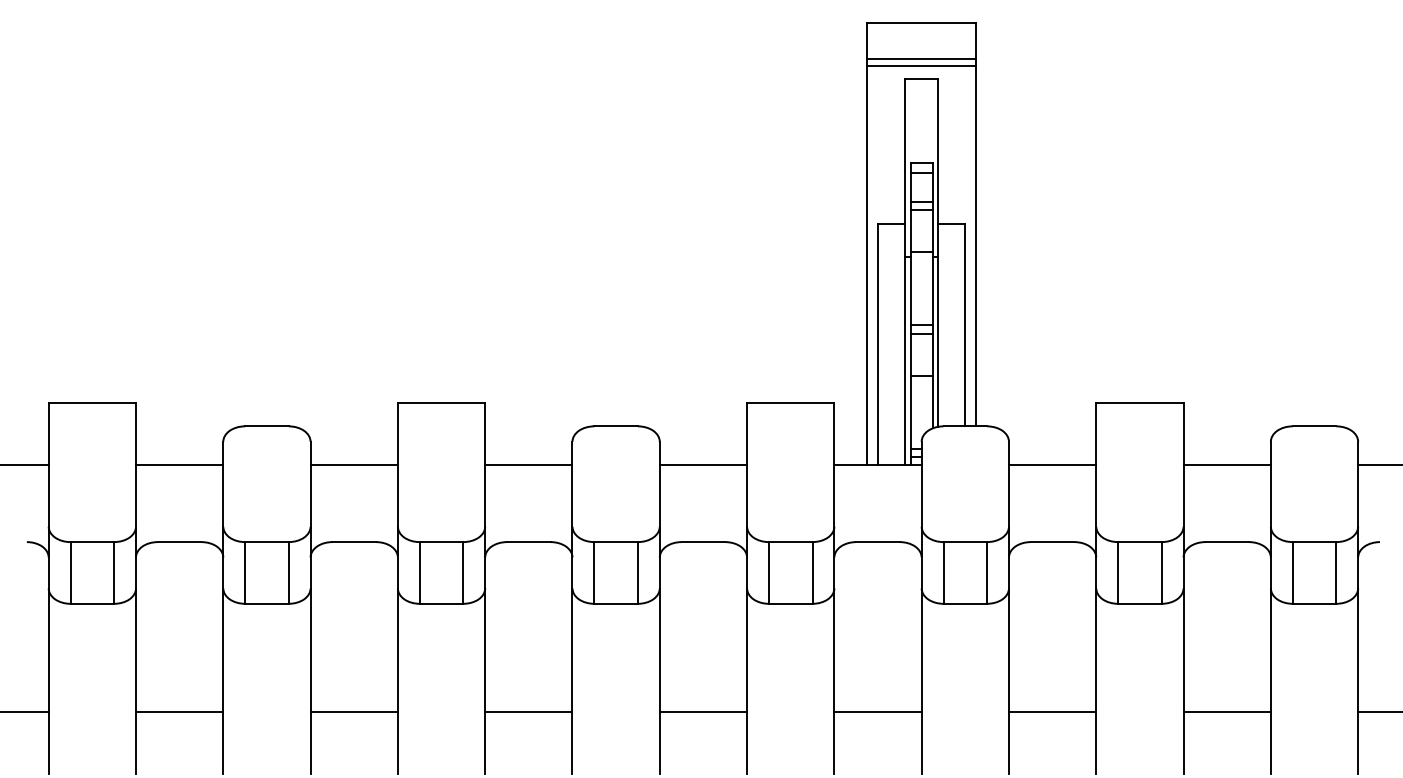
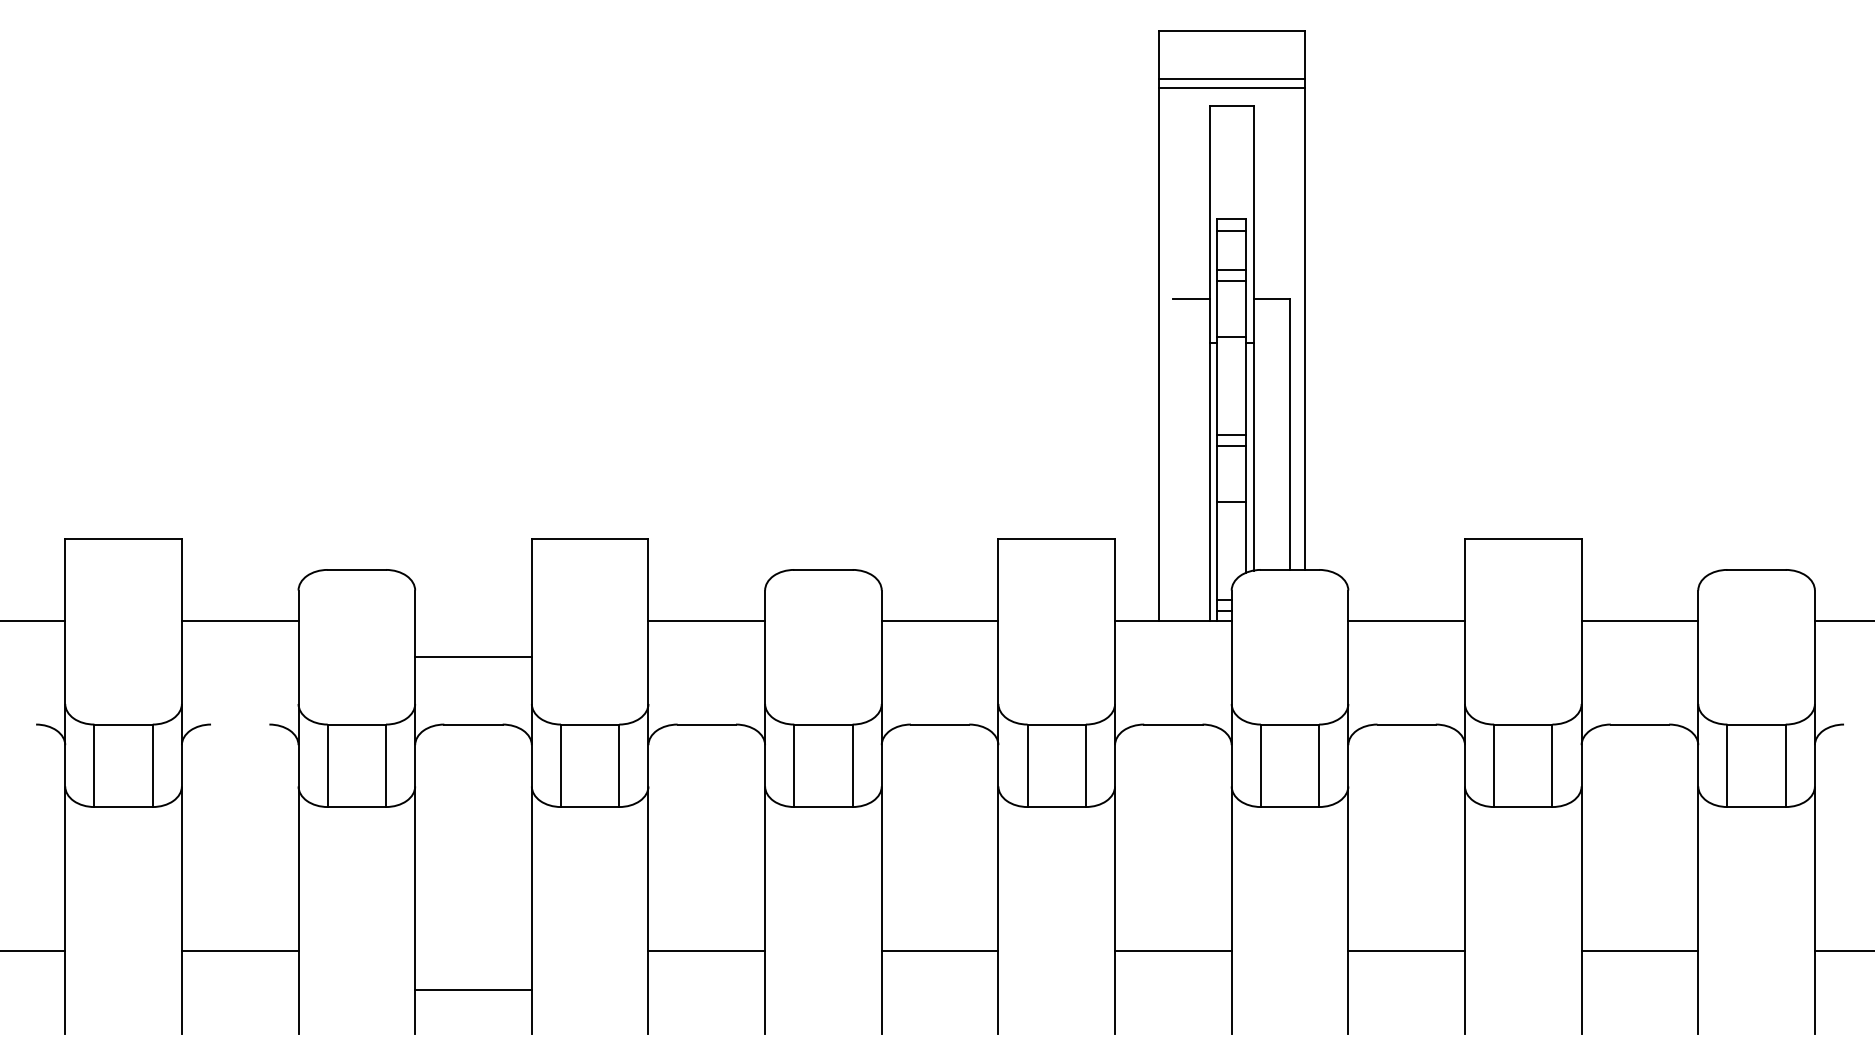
line: (878, 344) -> (1173, 460), removed
line: (354, 464) -> (473, 657), moved
line: (179, 542) -> (240, 724), removed
line: (354, 711) -> (473, 990), moved

